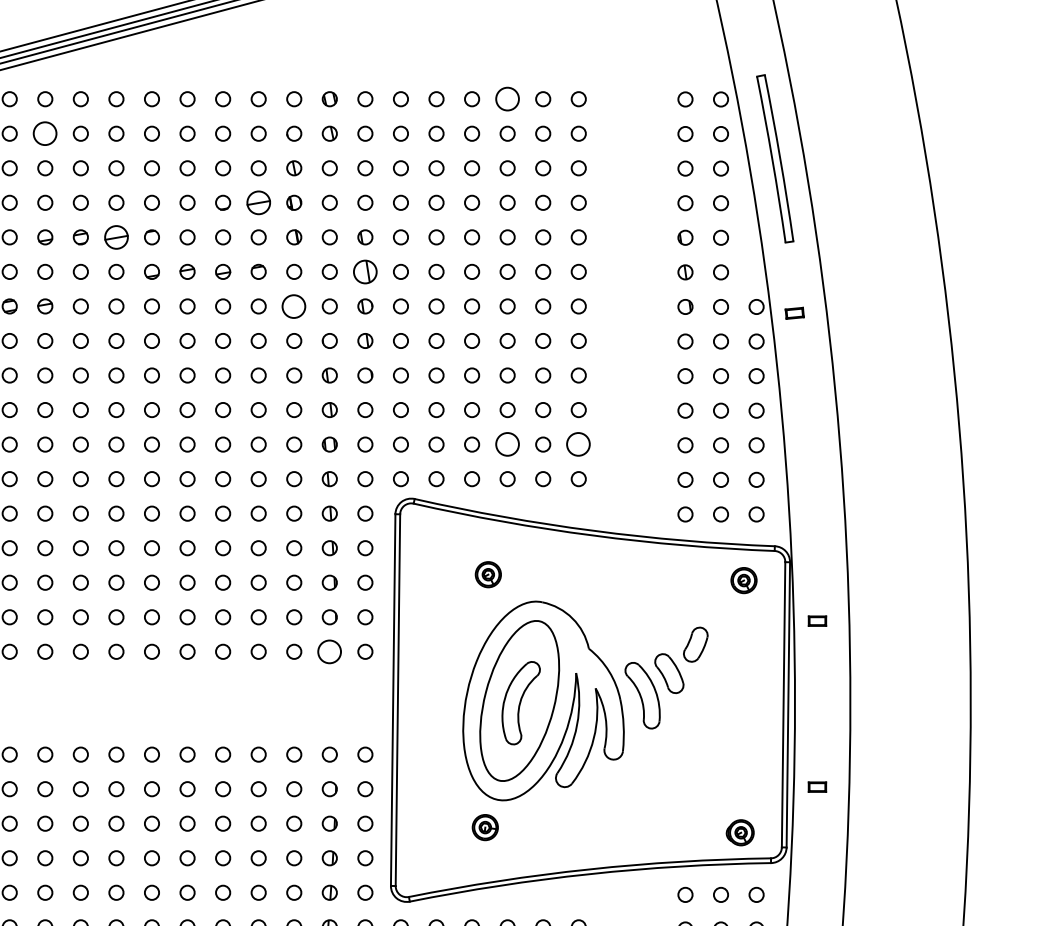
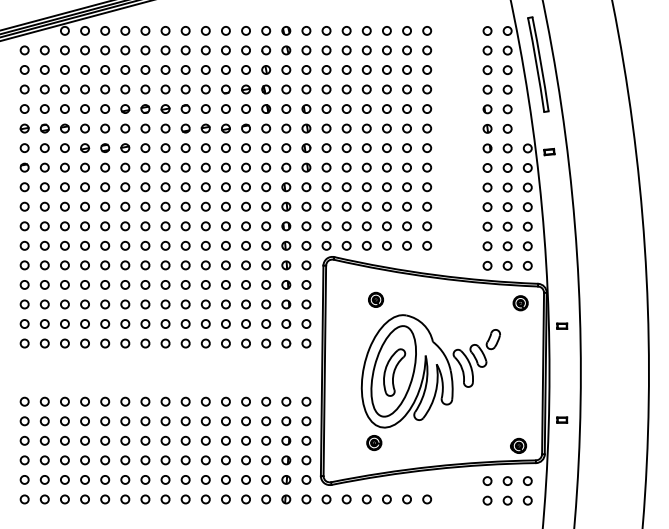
circle: (506, 98) -> (386, 30), size x0.62
circle: (45, 133) -> (125, 50), size x0.62
part: (257, 202) -> (245, 89), size x0.62
part: (116, 236) -> (165, 108), size x0.62
part: (365, 271) -> (306, 128), size x0.62
circle: (294, 305) -> (266, 147), size x0.62
circle: (506, 444) -> (386, 226), size x0.62
circle: (579, 444) -> (427, 226), size x0.62
part: (330, 651) -> (286, 343), size x0.62

